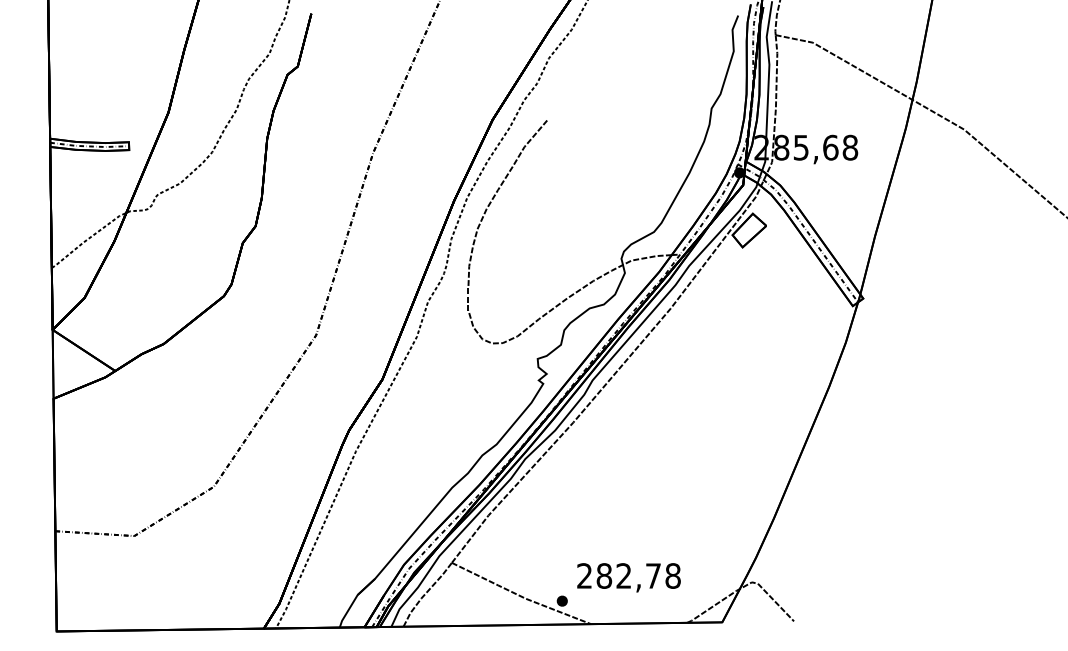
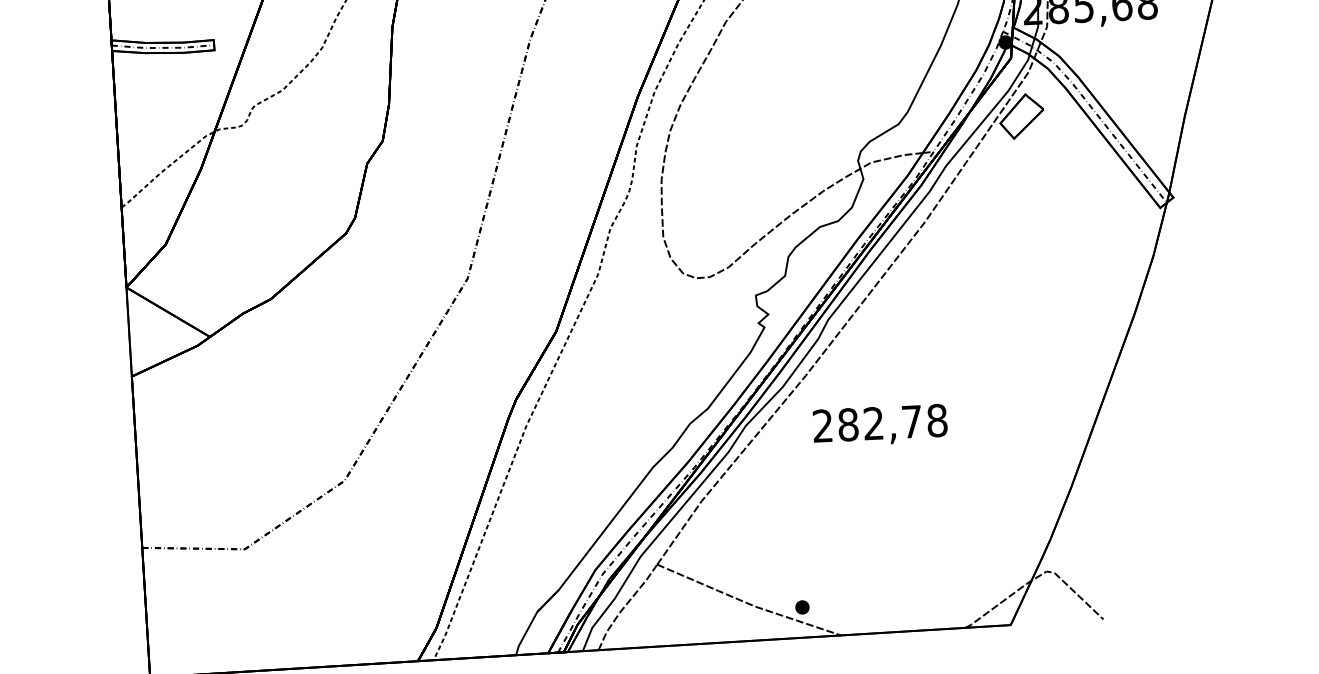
text: (628, 577) -> (879, 425), moved

